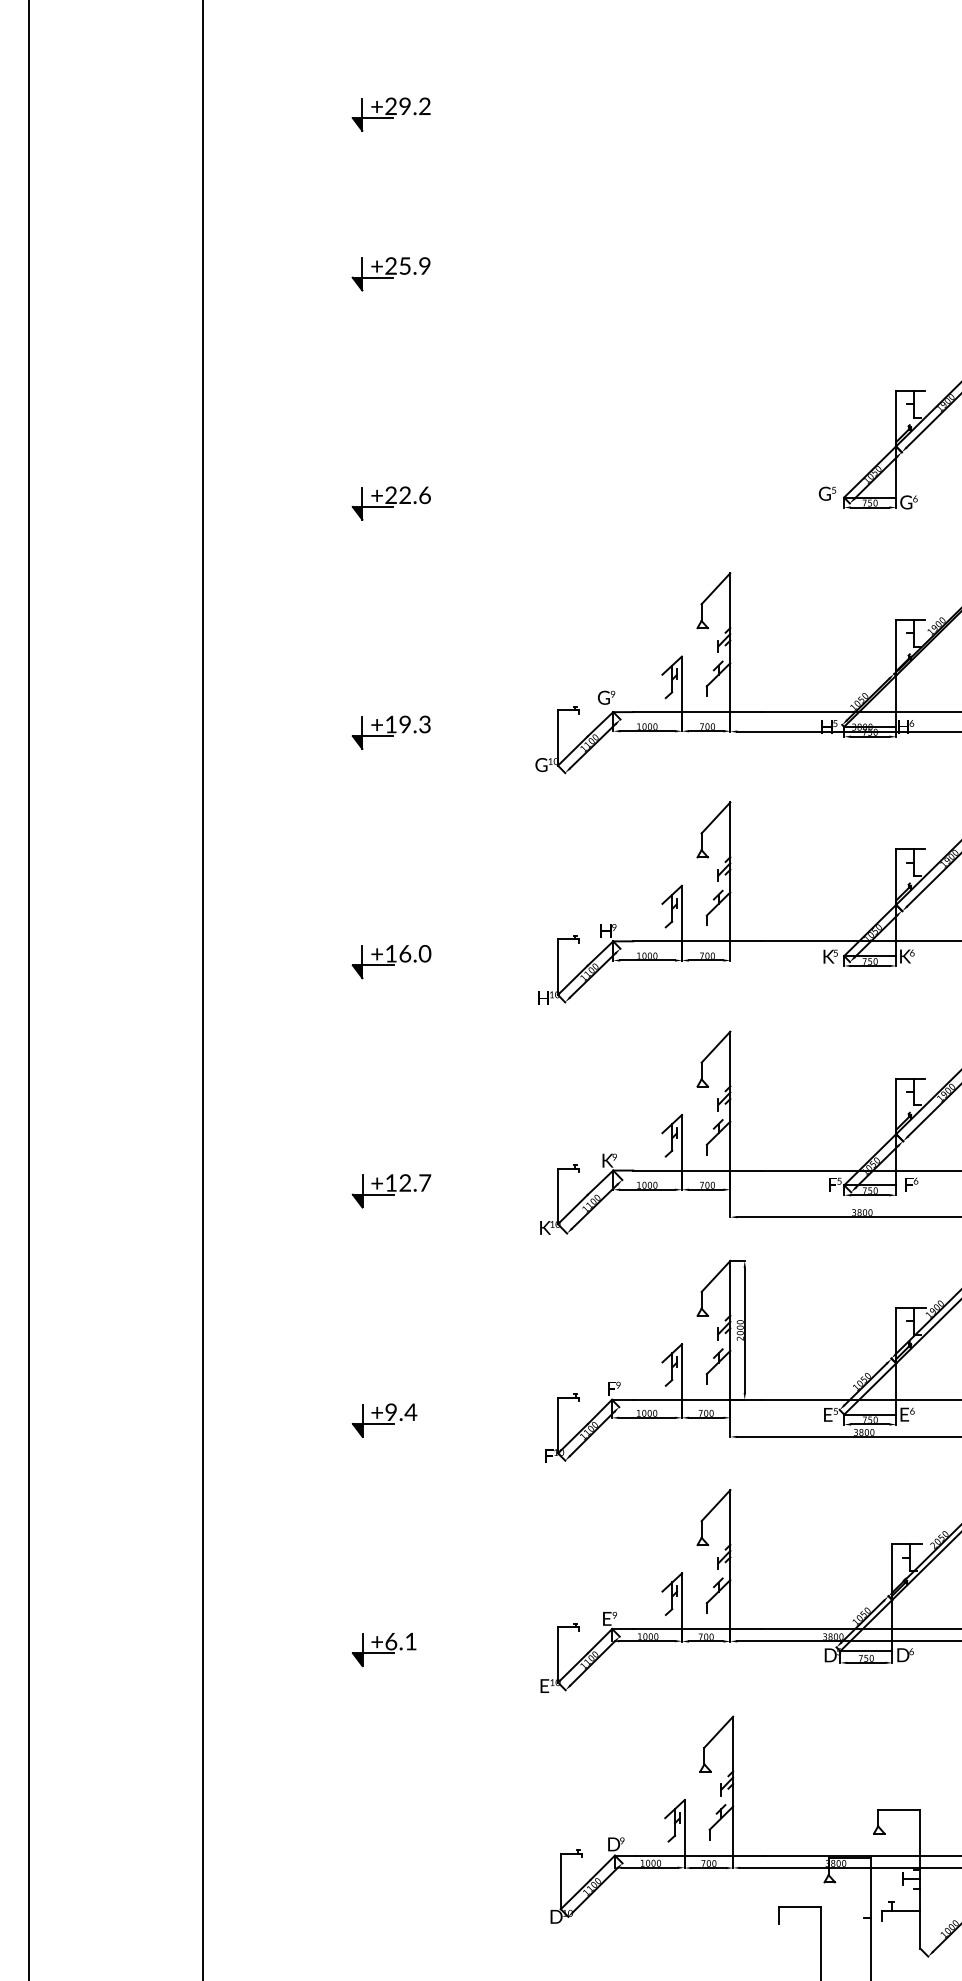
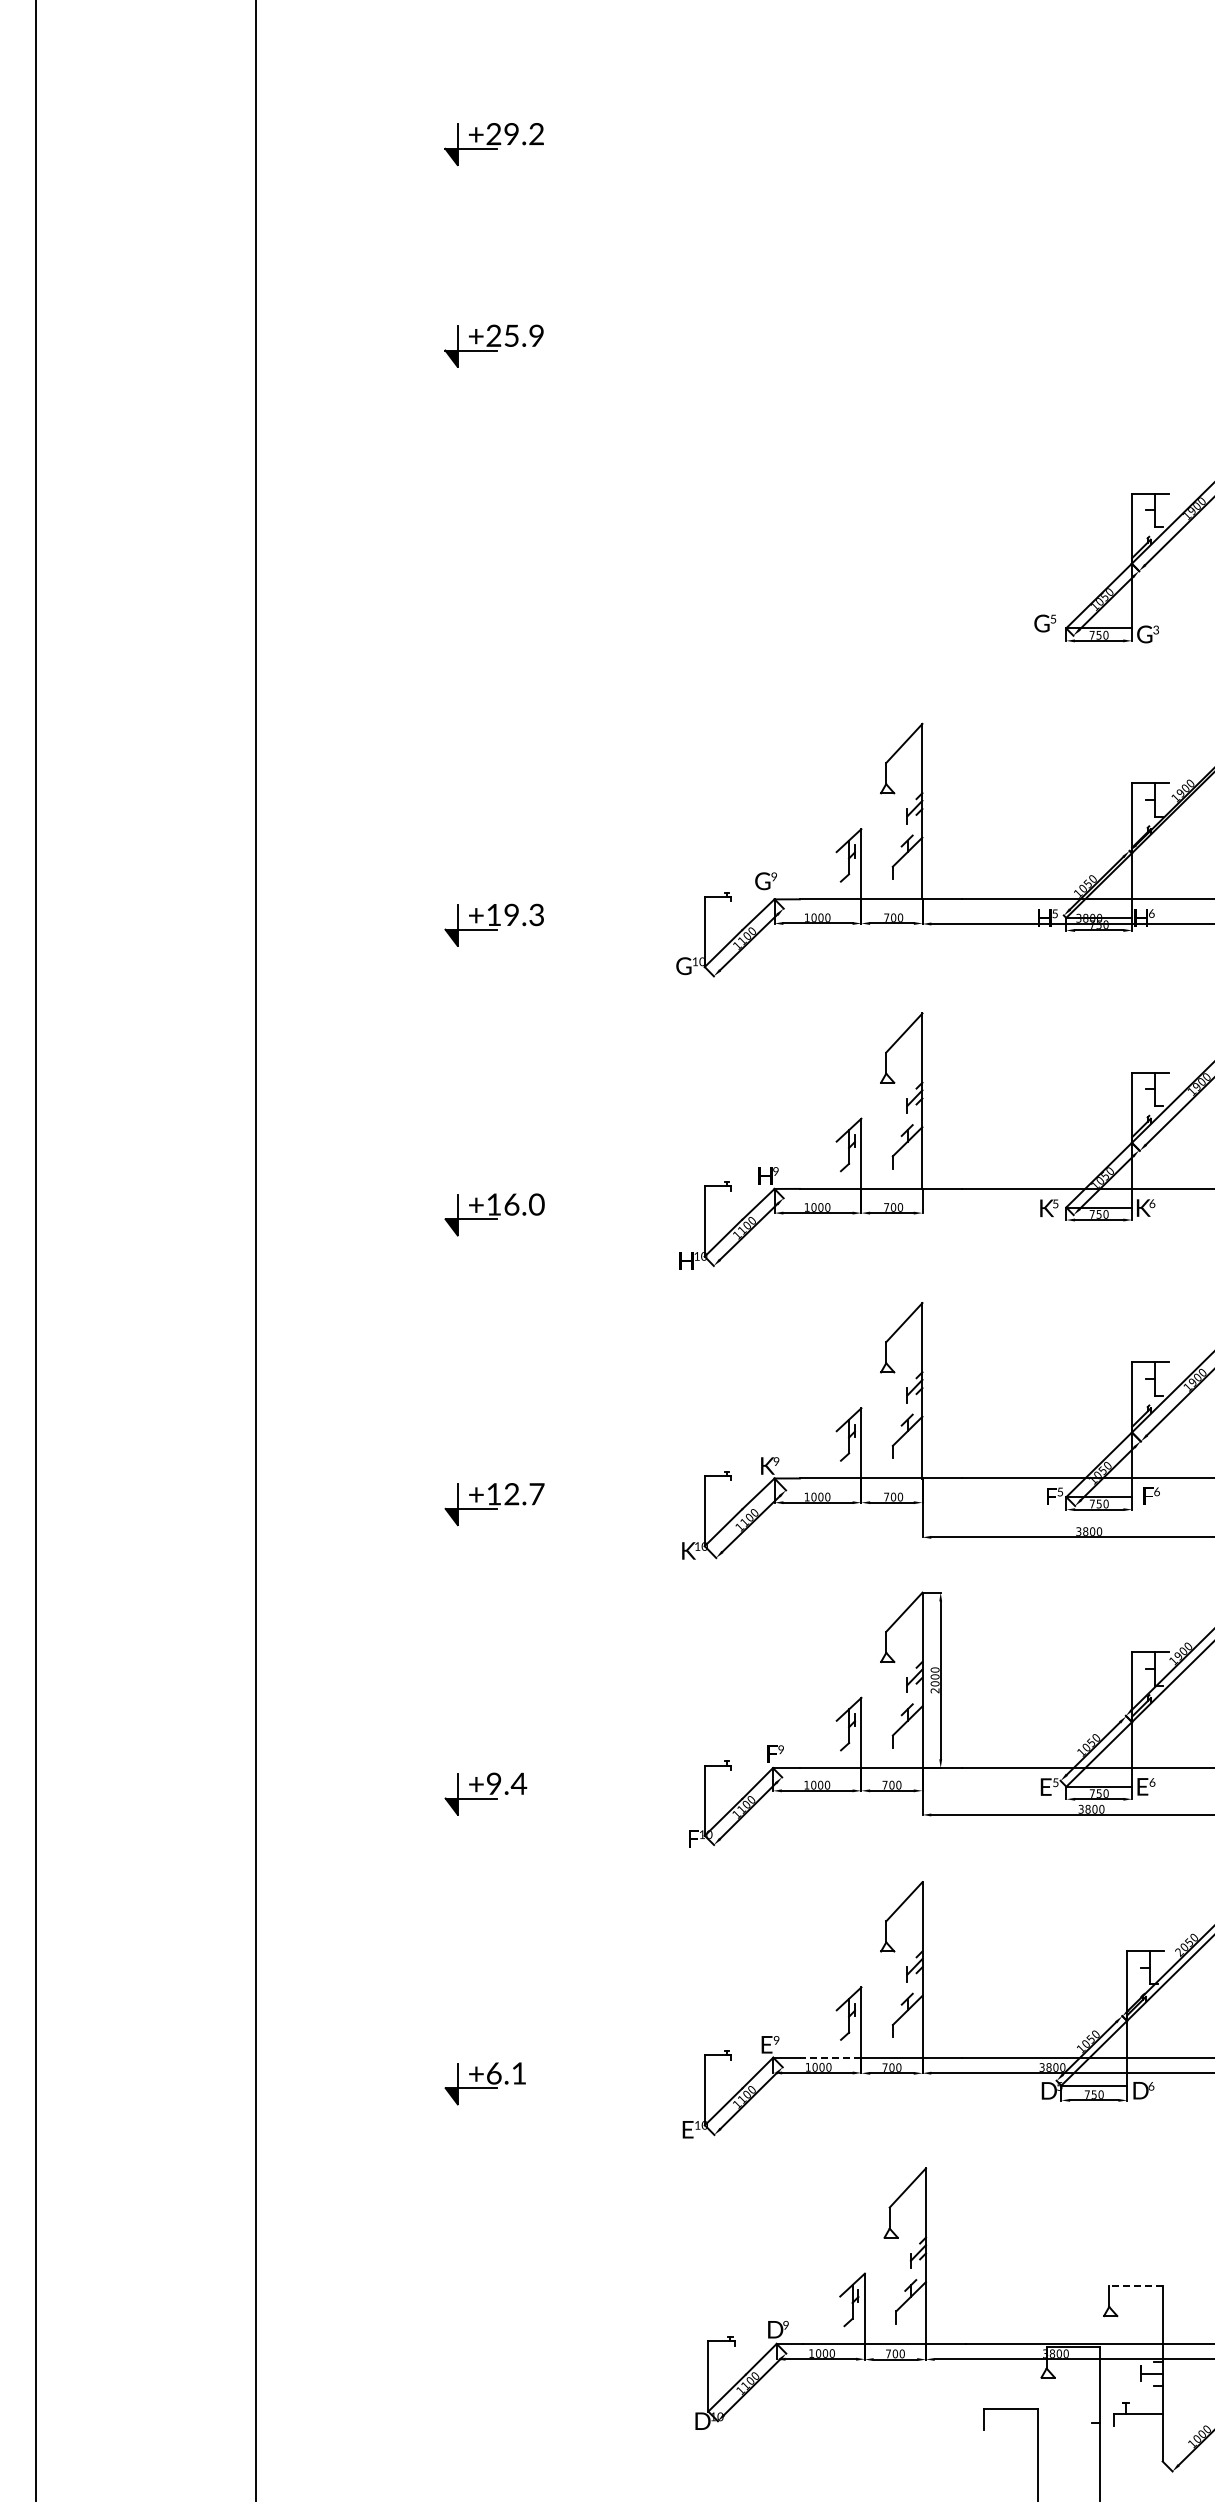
text: (915, 497) -> (1156, 628), 6 -> 3
part: (391, 503) -> (494, 635), removed
line: (657, 1628) -> (830, 2057), solid -> dashed
line: (898, 1809) -> (1135, 2285), solid -> dashed

